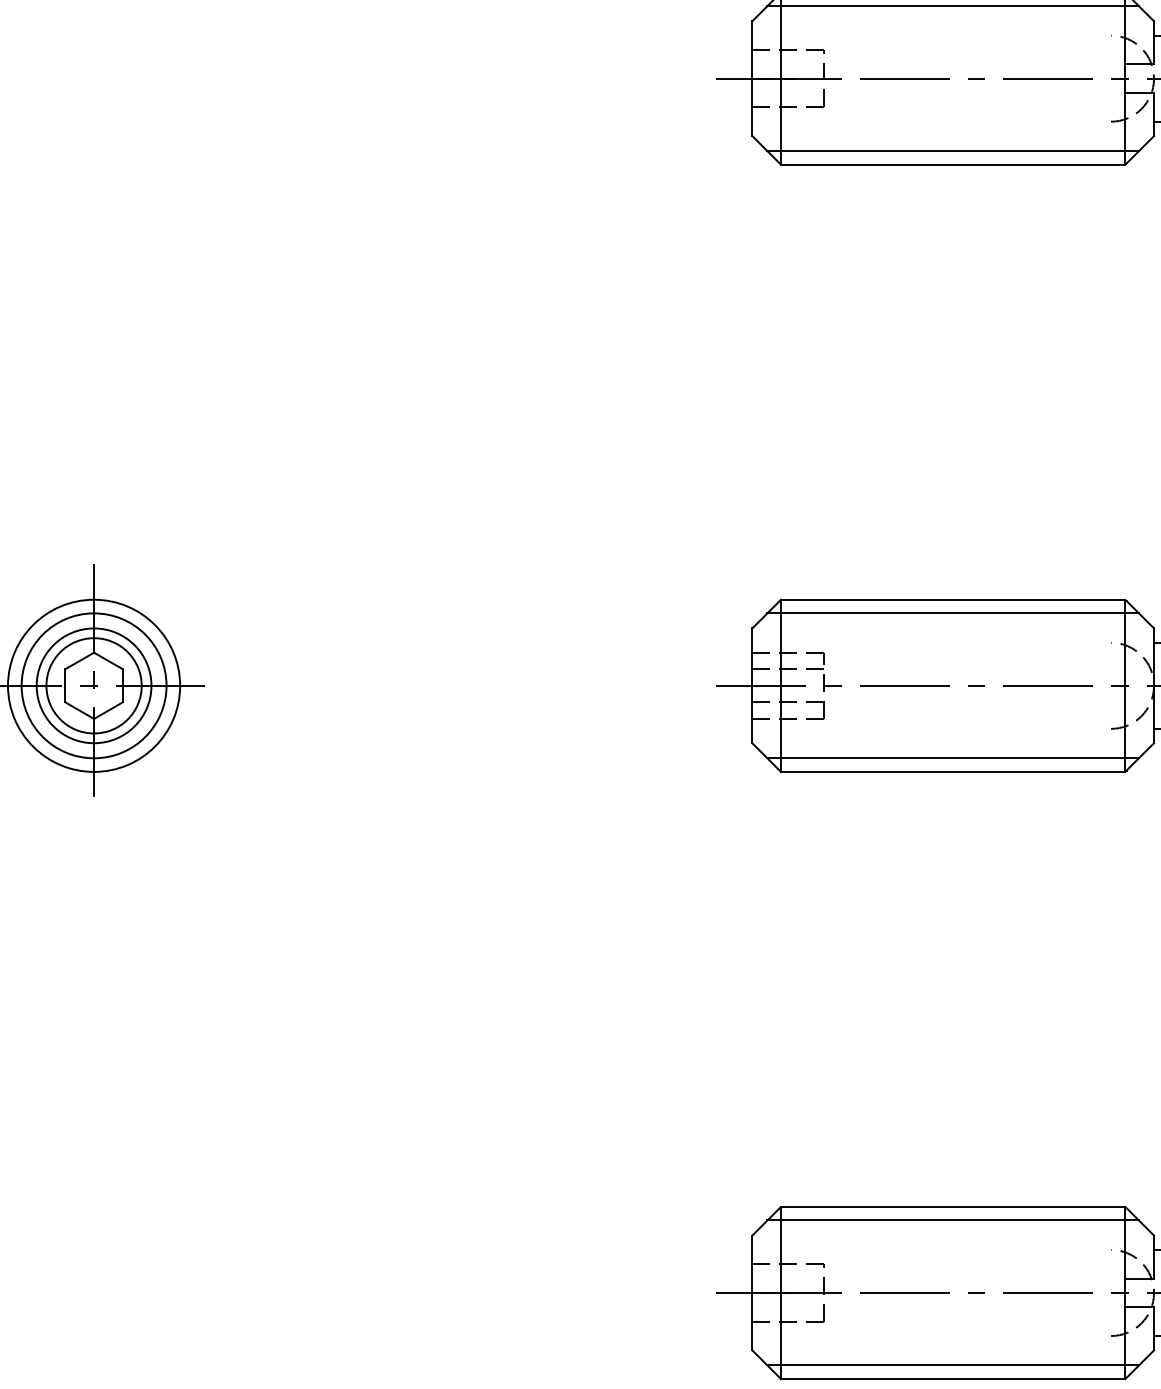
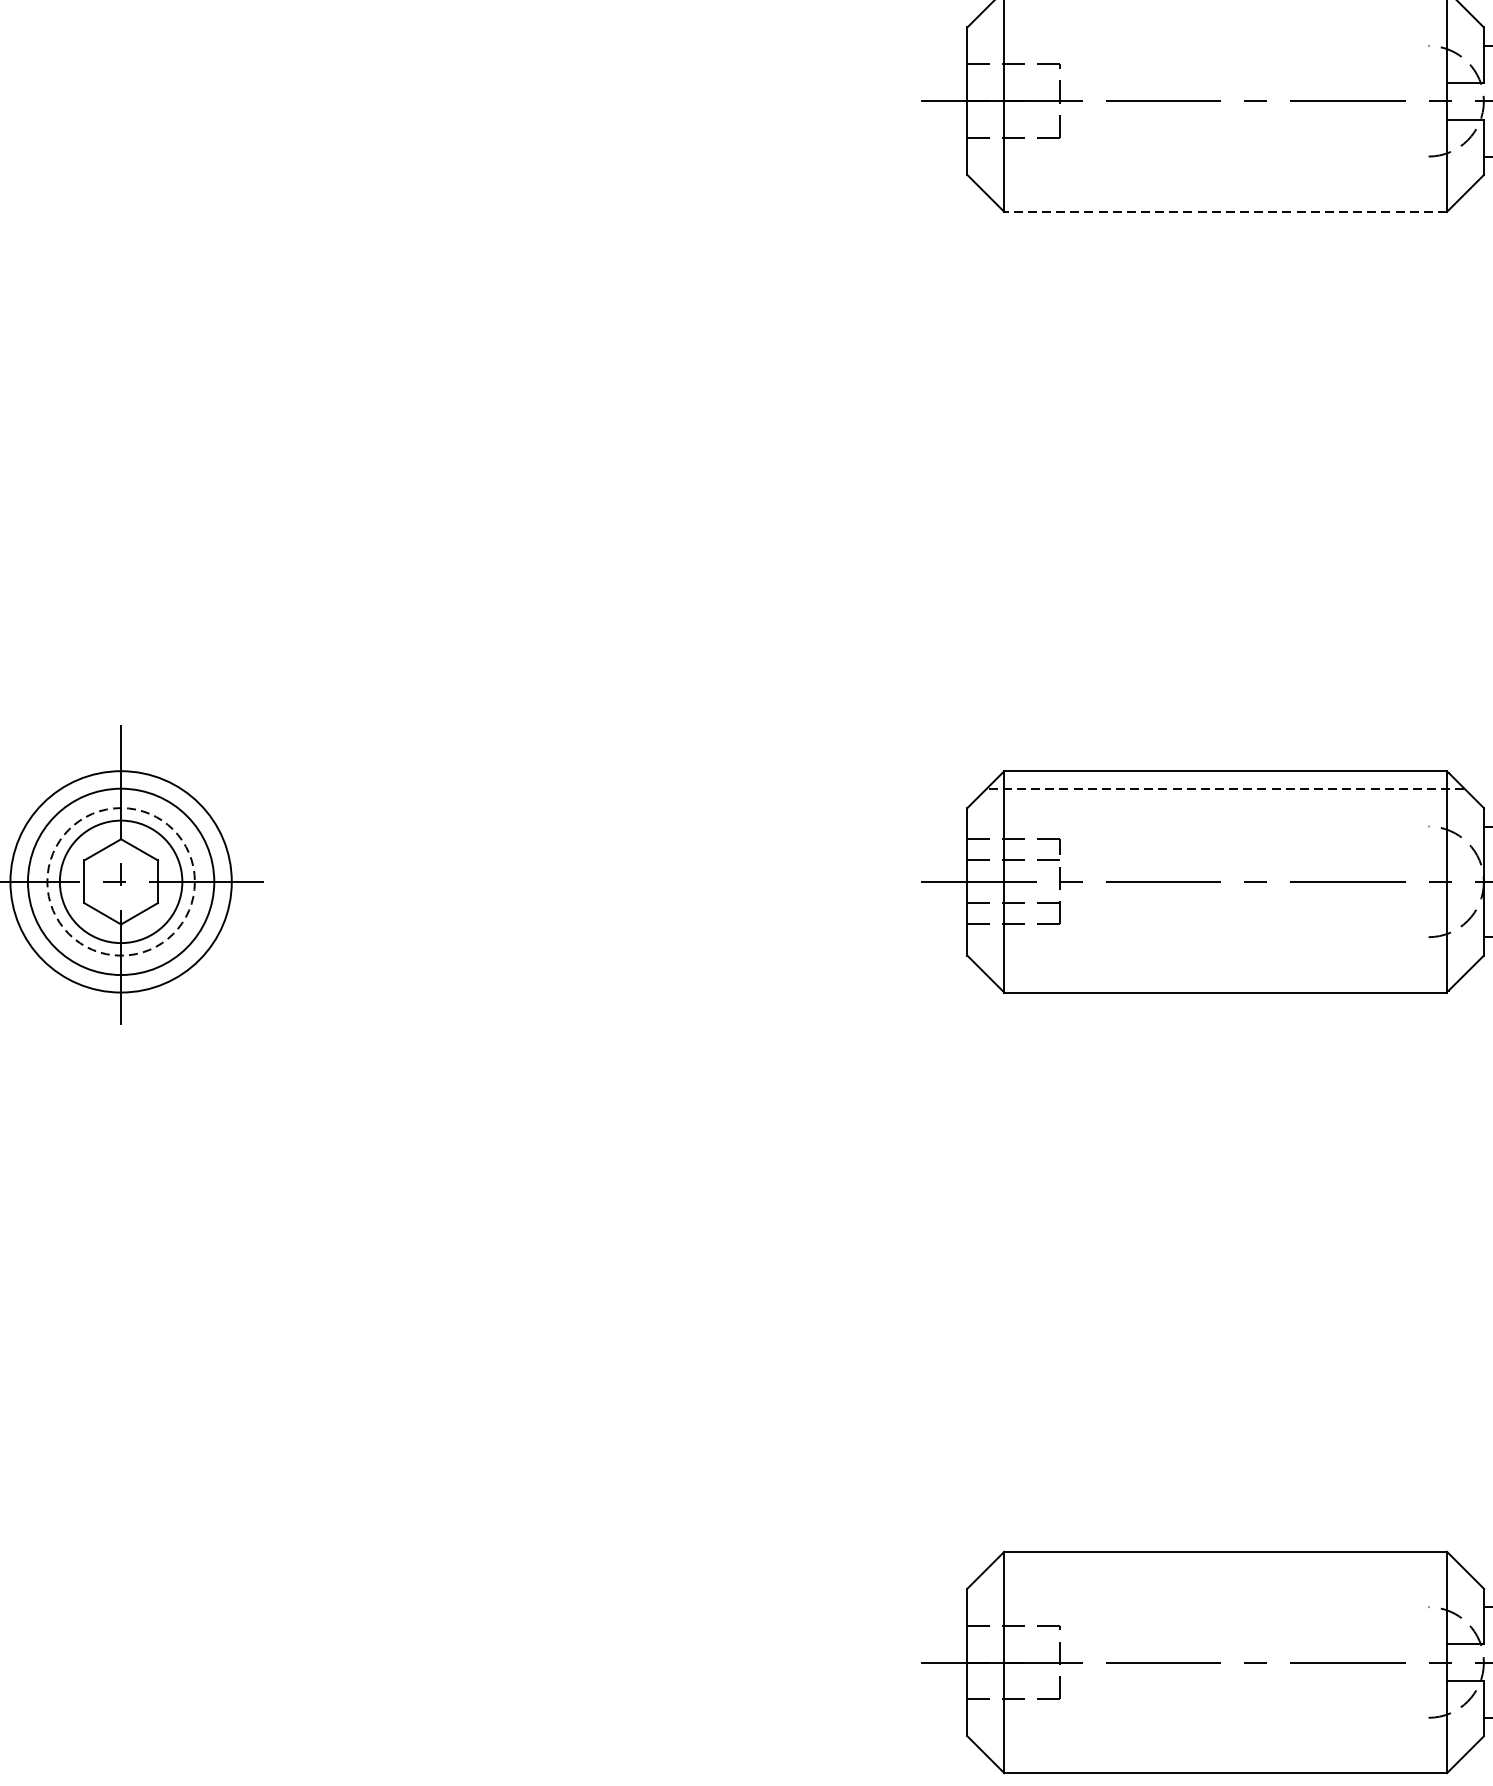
line: (952, 6) -> (1224, 8), removed
line: (952, 151) -> (1224, 194), removed
line: (952, 164) -> (1224, 211), solid -> dashed
line: (953, 613) -> (1226, 788), solid -> dashed
circle: (93, 685) -> (120, 881), solid -> dashed
line: (952, 758) -> (1224, 975), removed
line: (952, 1220) -> (1224, 1569), removed
line: (952, 1365) -> (1224, 1755), removed

